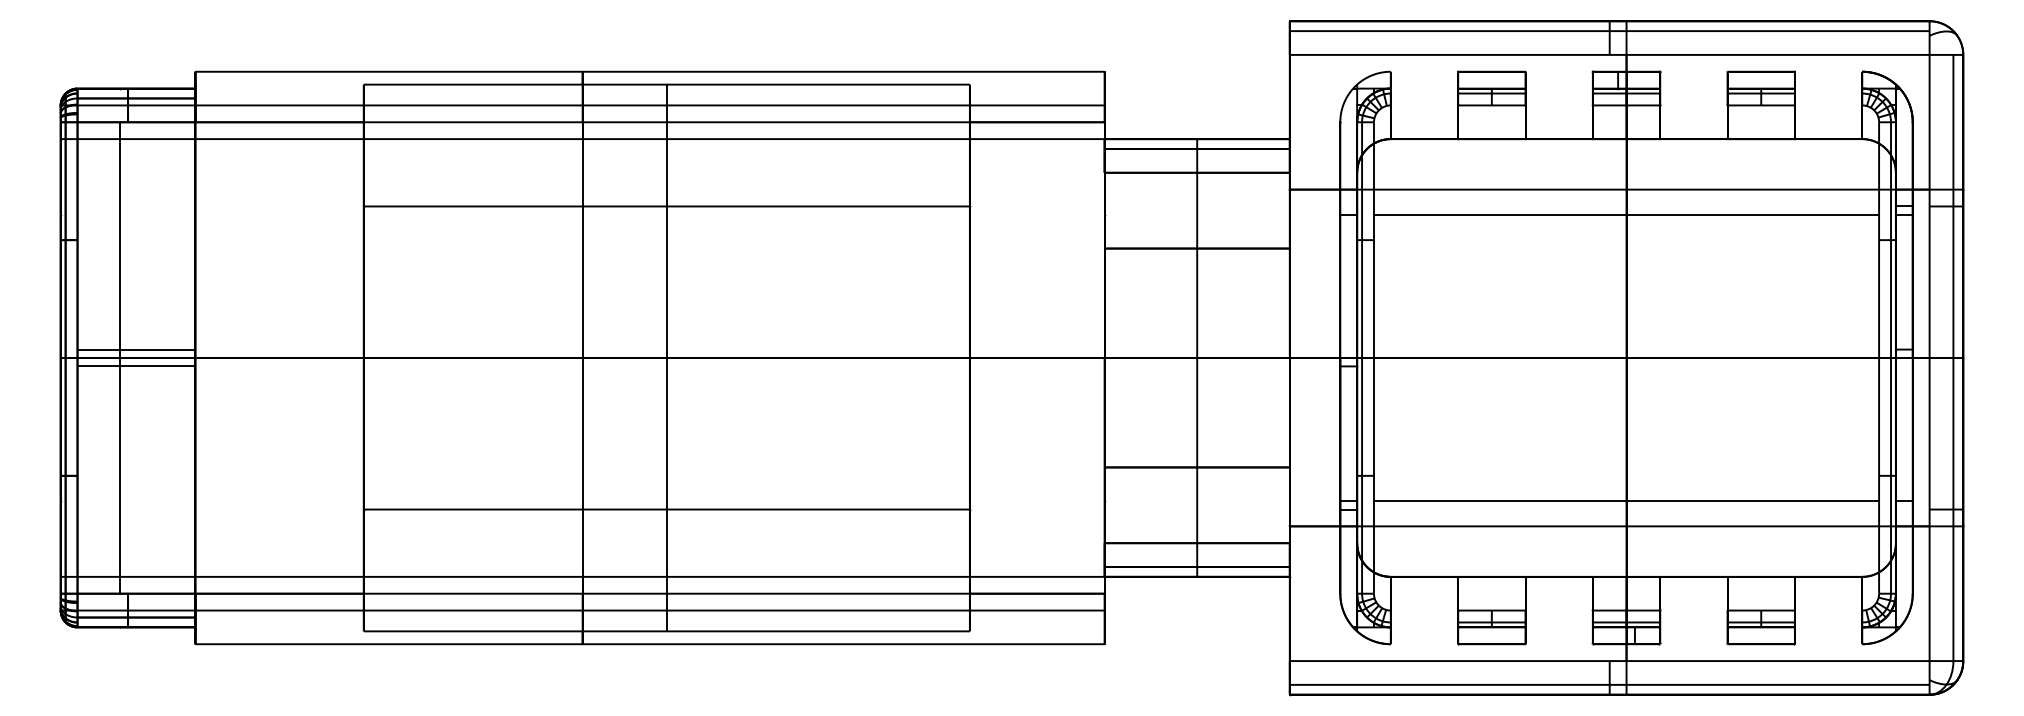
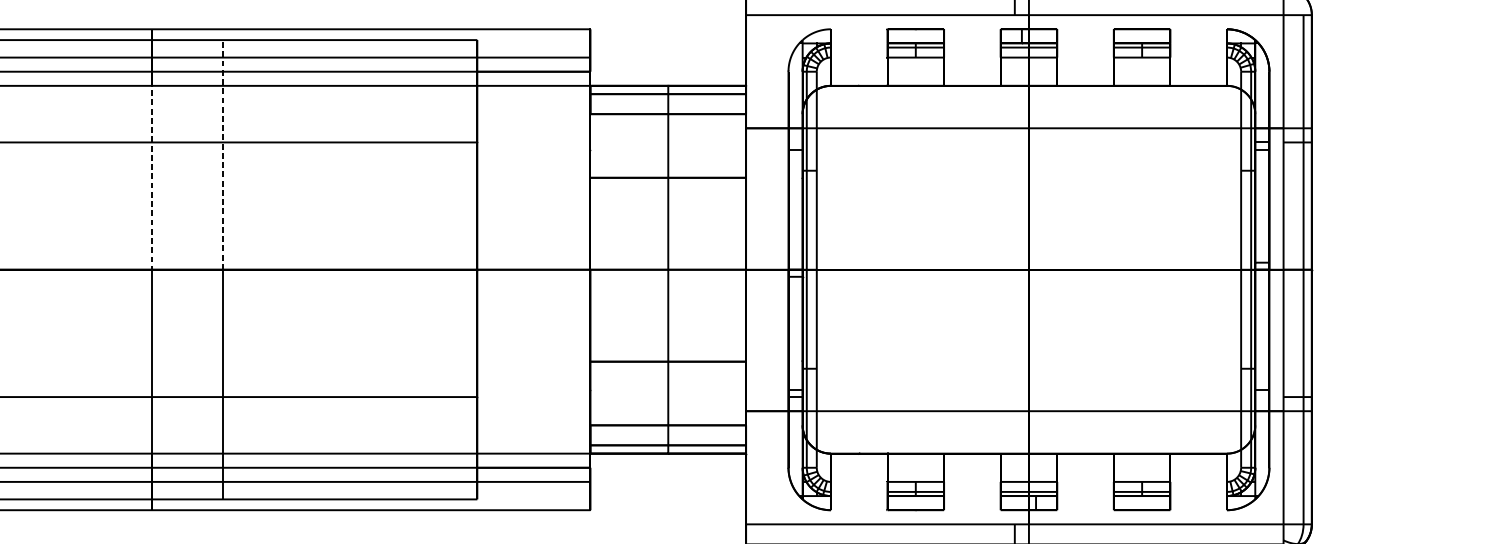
line: (1626, 214) -> (1028, 149), removed
line: (666, 221) -> (222, 155), solid -> dashed
line: (582, 240) -> (151, 171), solid -> dashed
line: (1626, 501) -> (1028, 390), removed

